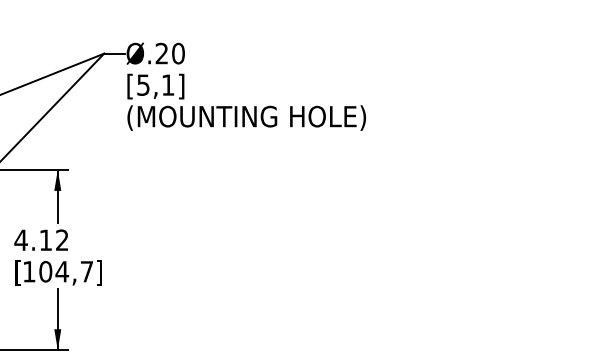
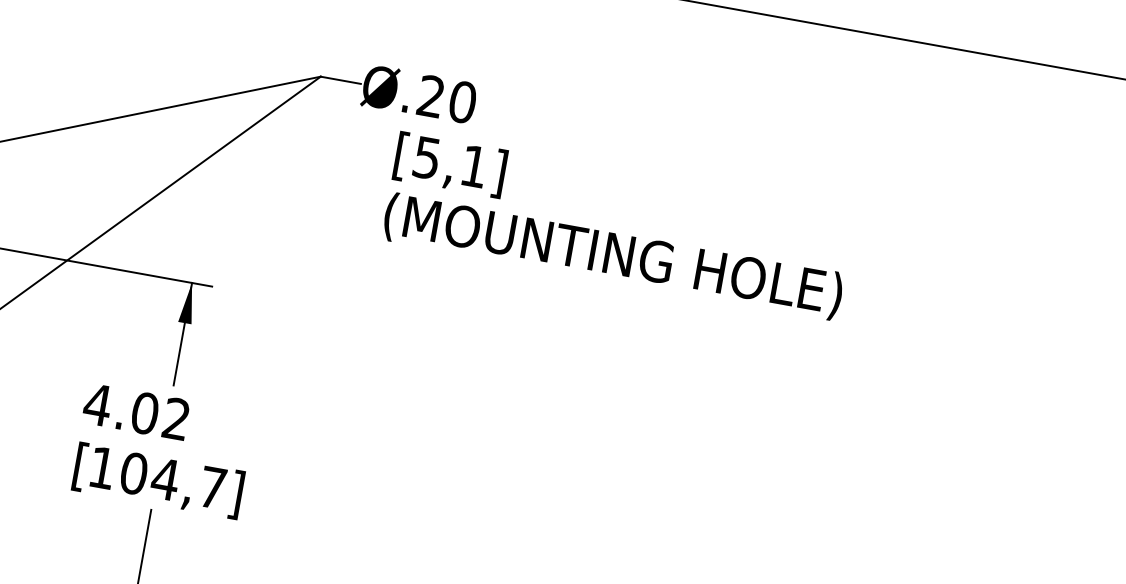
text: (246, 101) -> (618, 224), moved
text: (45, 240) -> (144, 413), 4.12 -> 4.02

